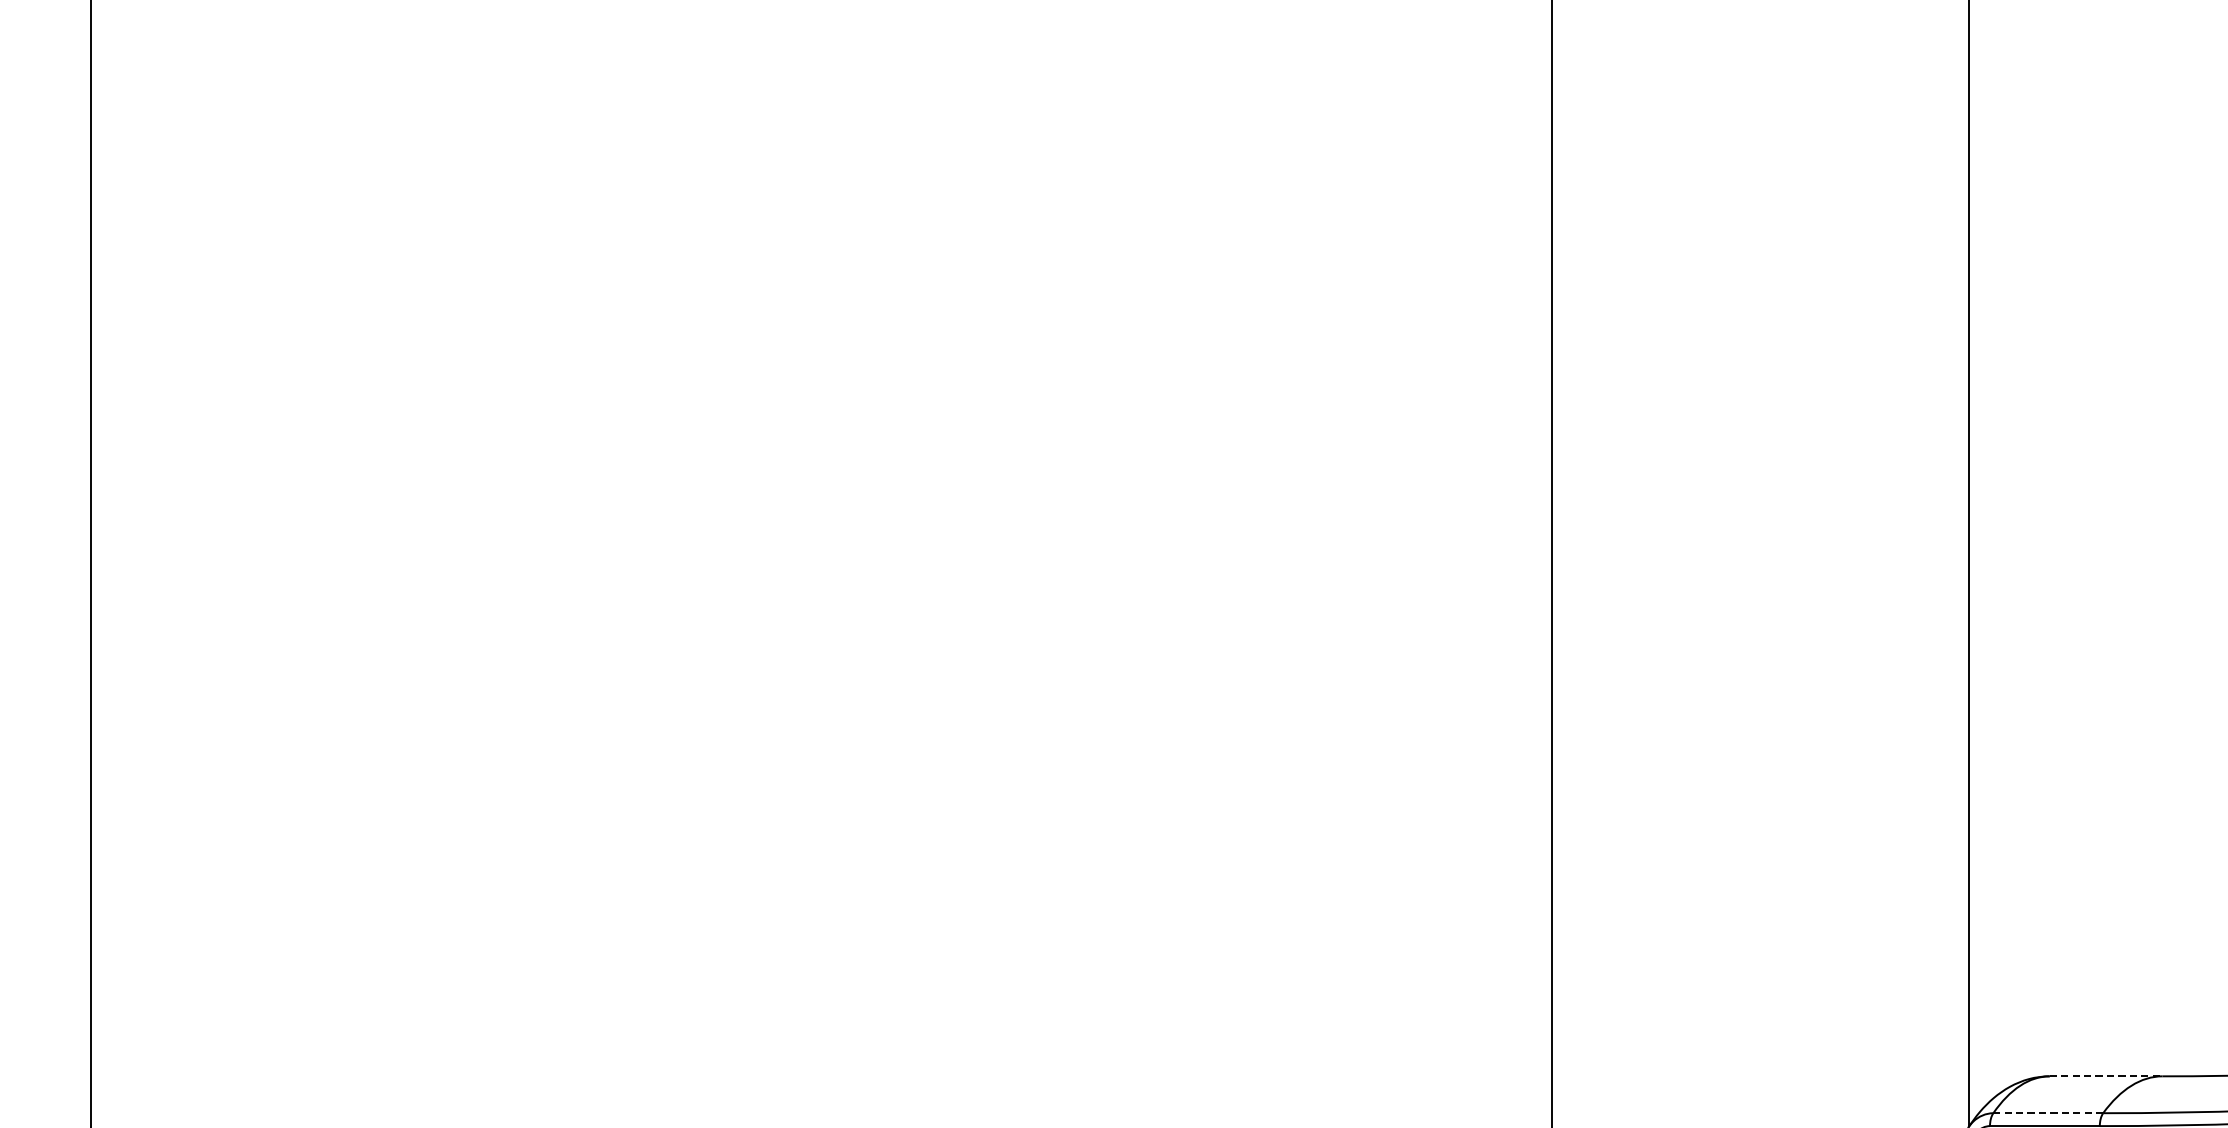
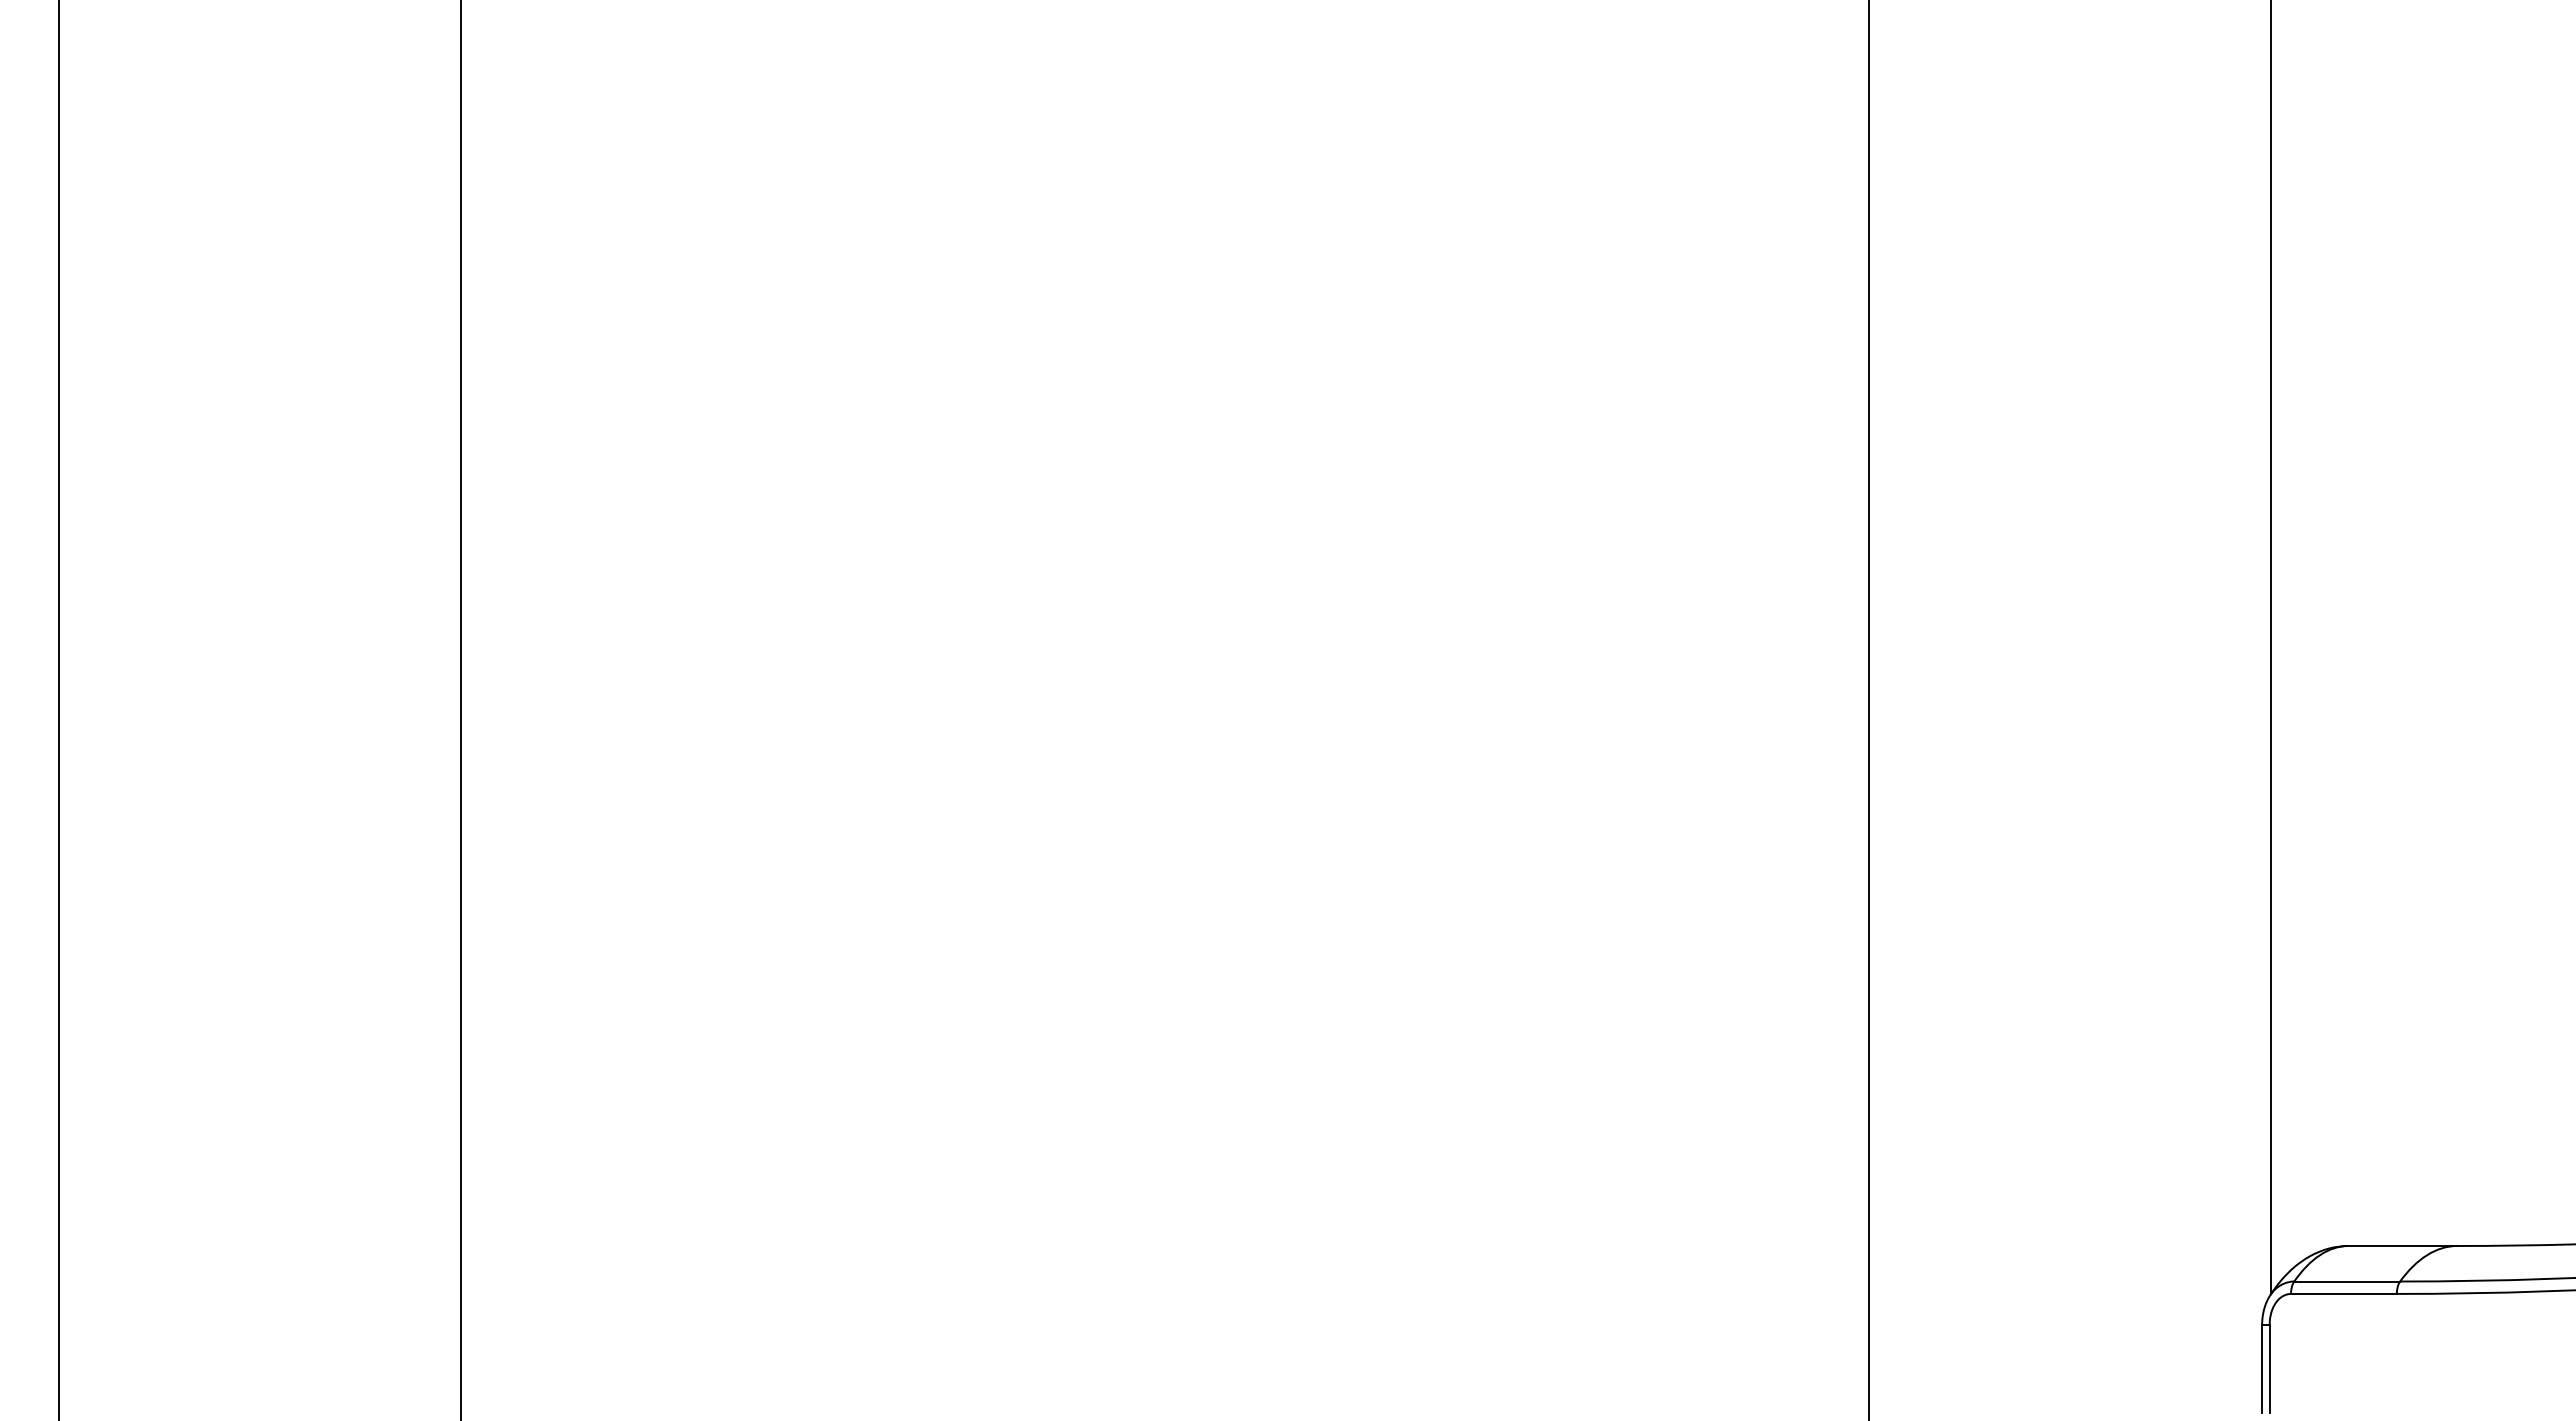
line: (2106, 1075) -> (2403, 1245), dashed -> solid
line: (2048, 1113) -> (2347, 1281), dashed -> solid

